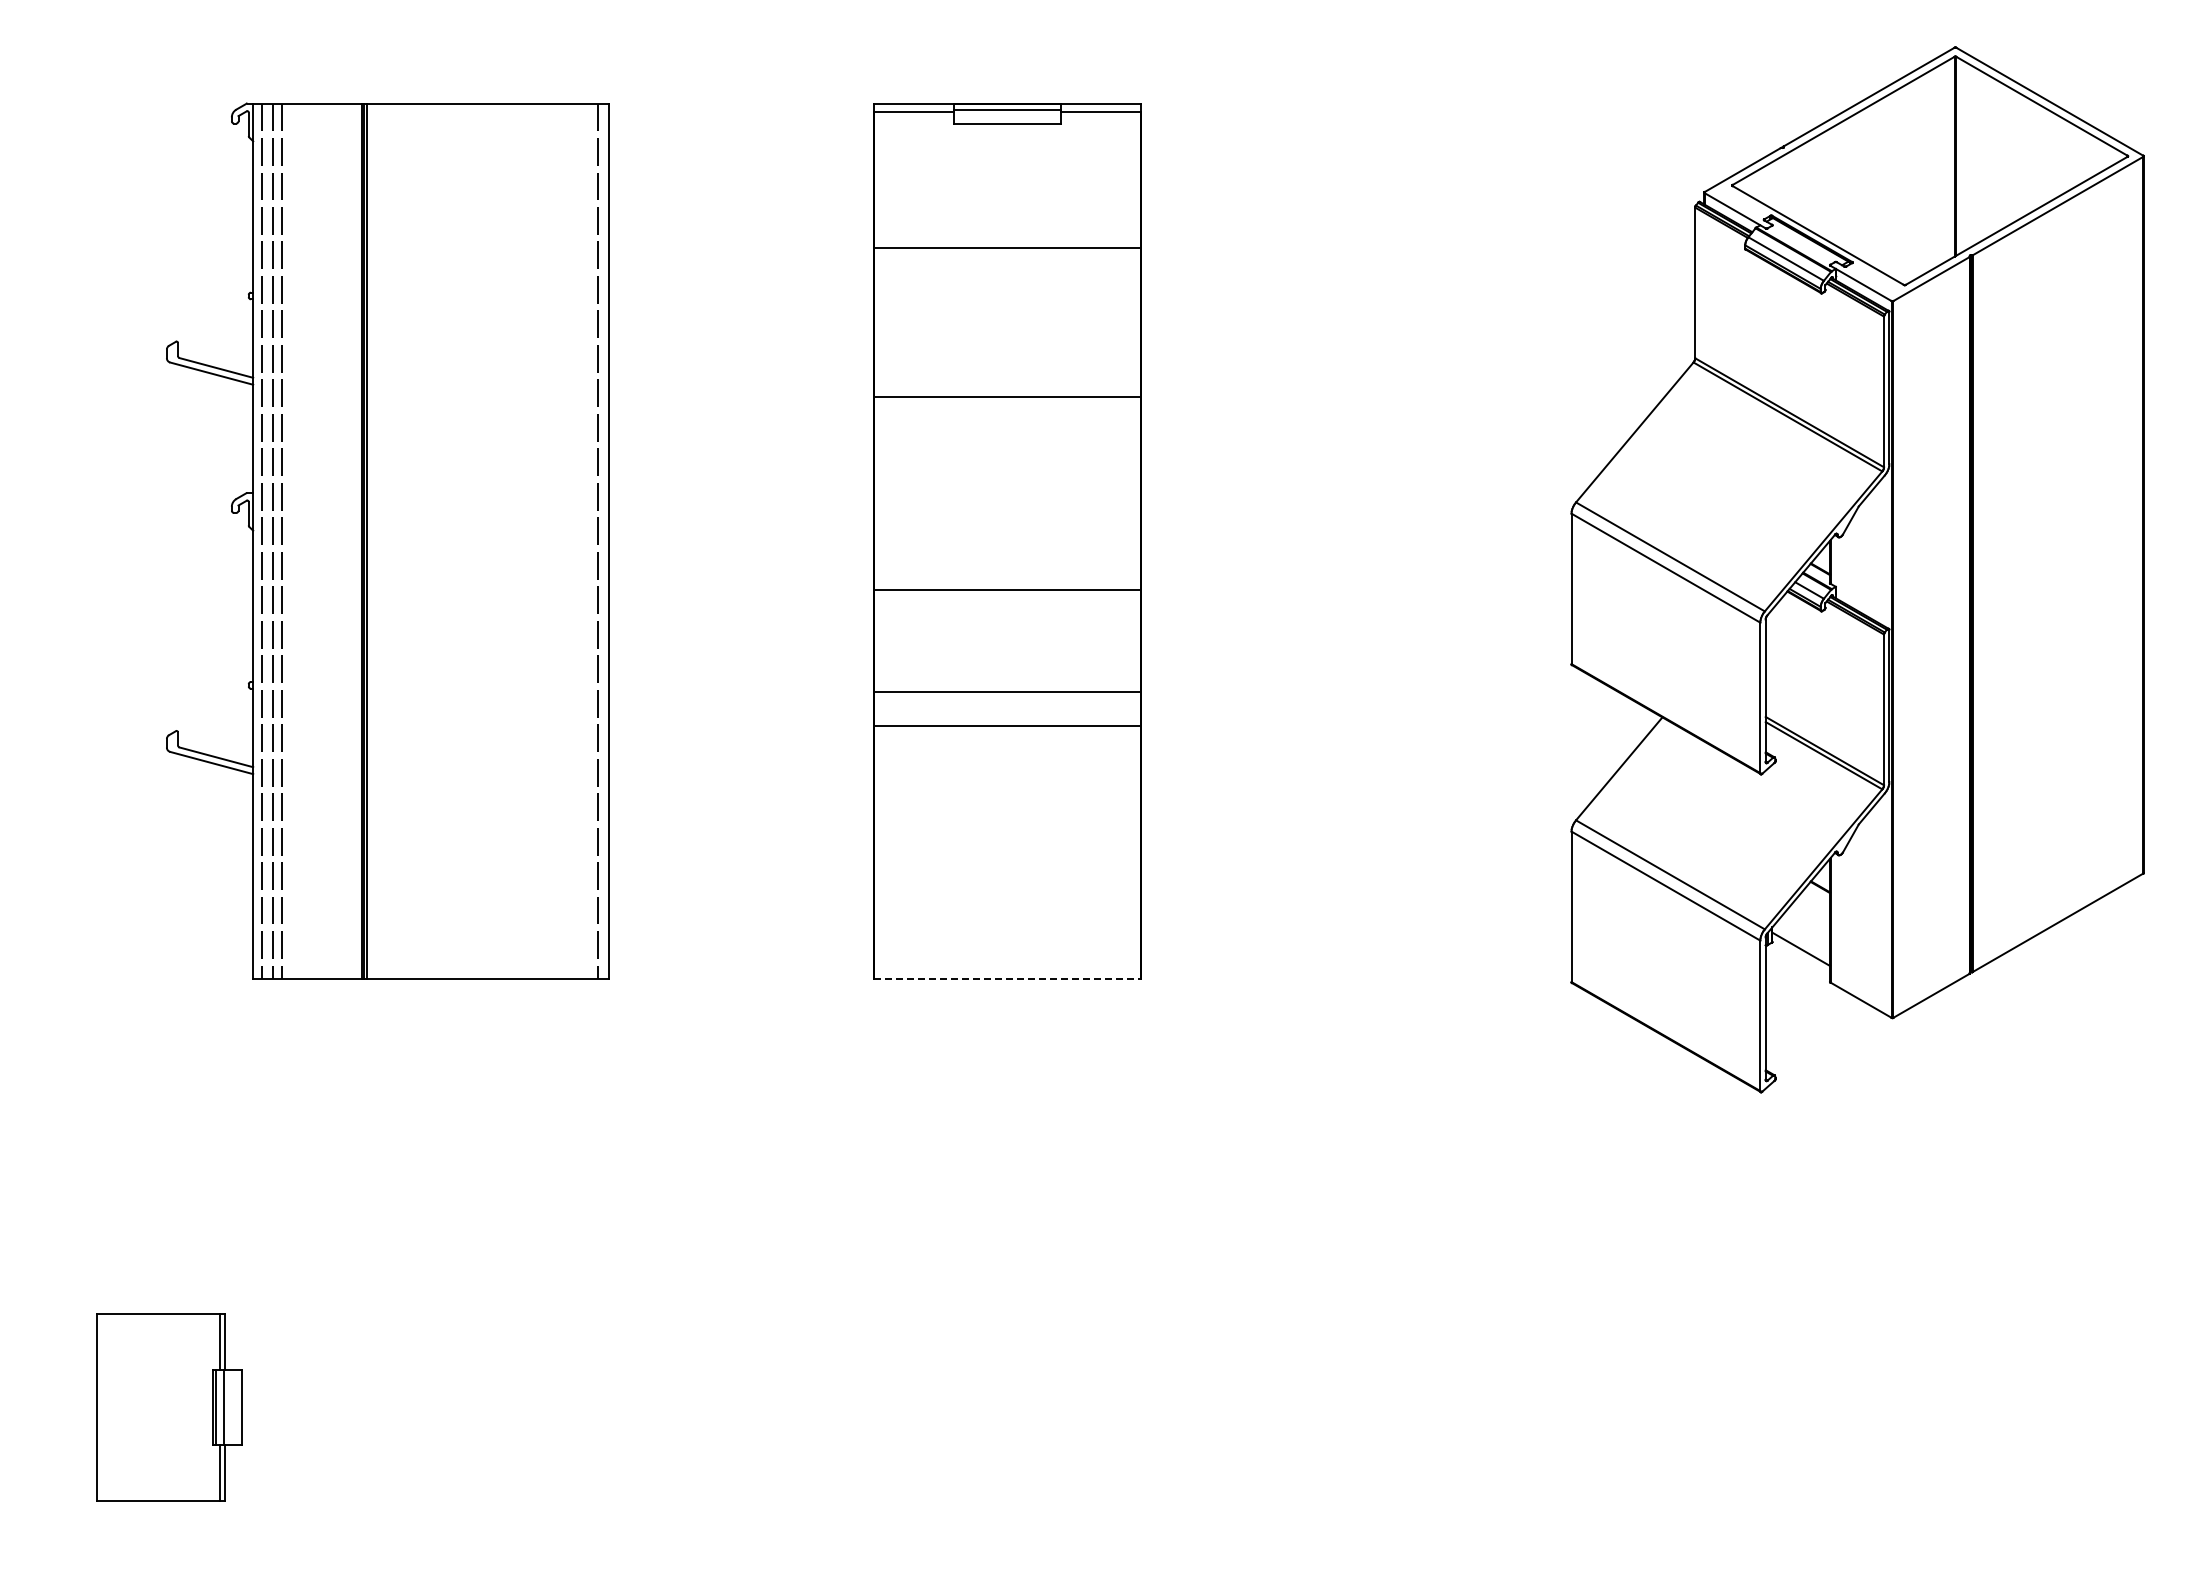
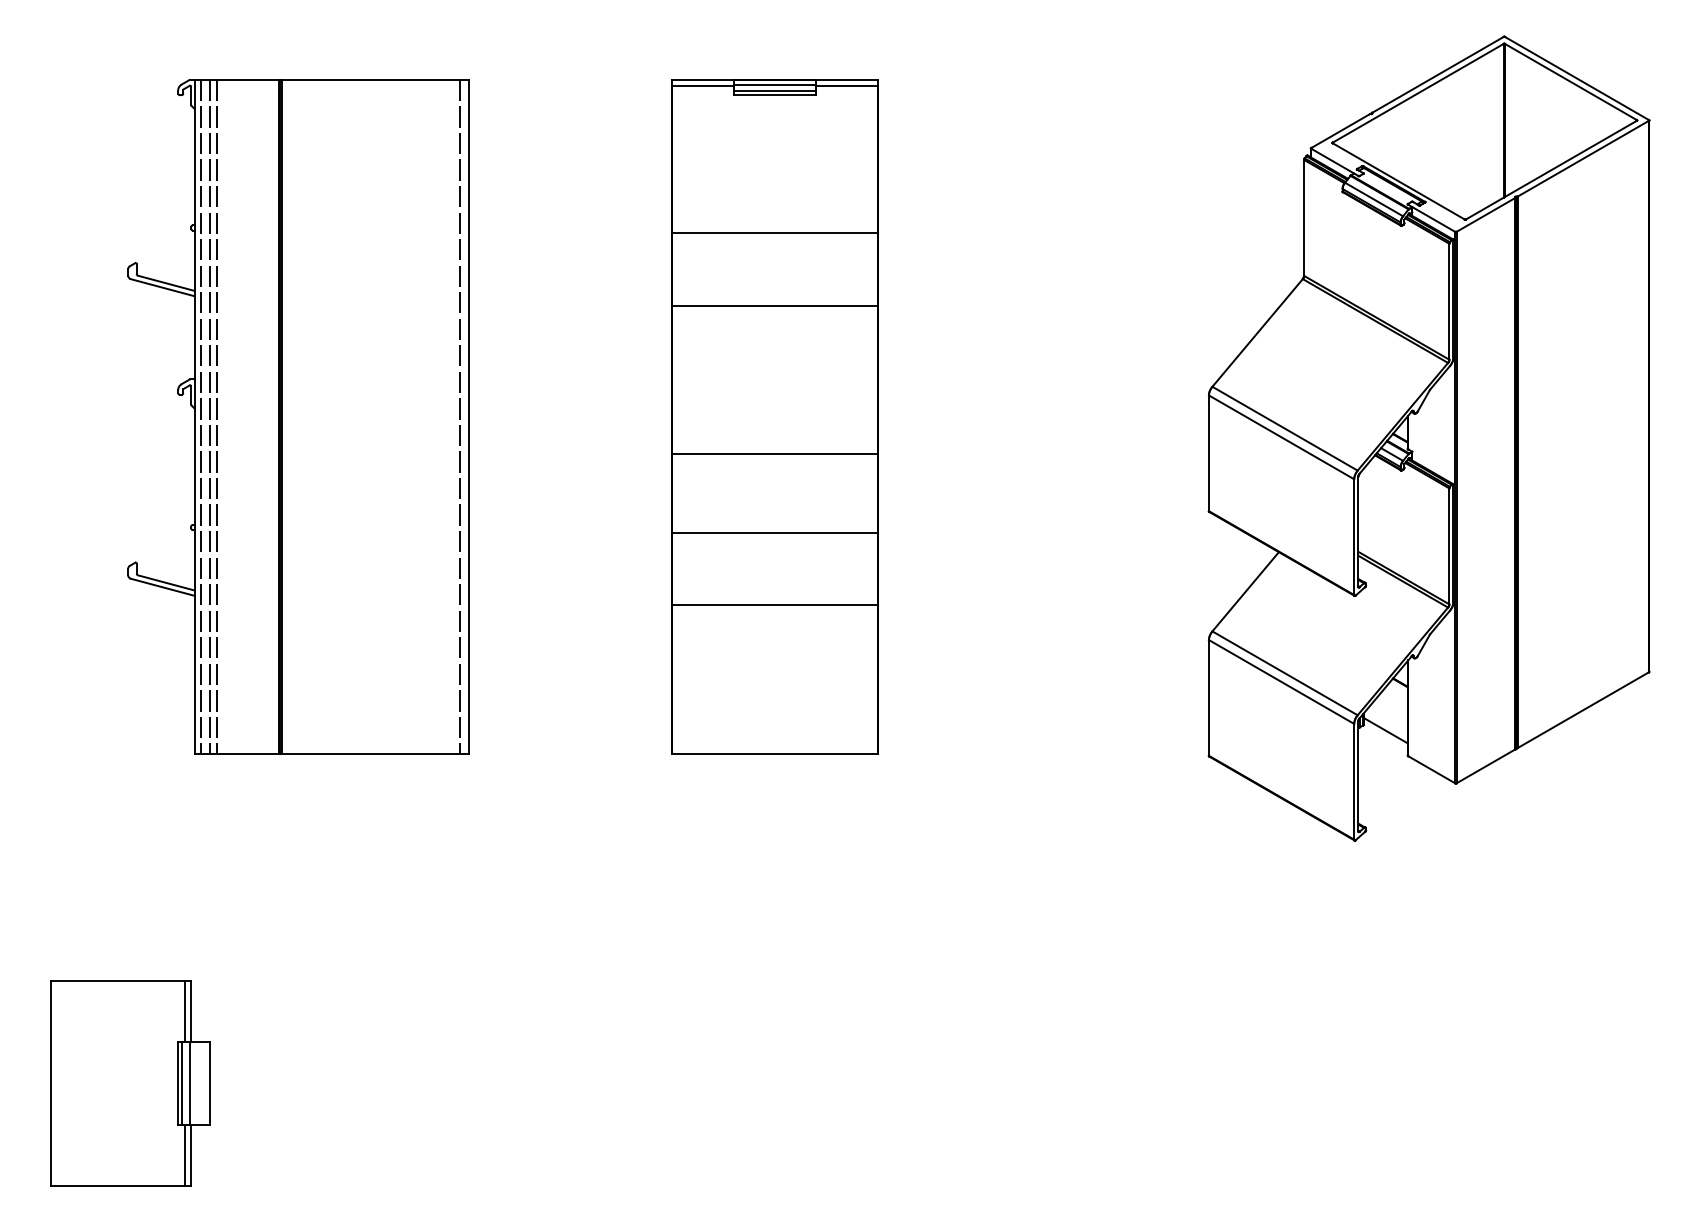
line: (1006, 117) -> (774, 90), added
line: (1006, 247) -> (774, 232), moved
line: (1006, 726) -> (774, 605), moved
line: (1007, 979) -> (774, 753), dashed -> solid
part: (169, 1407) -> (130, 1083), size x1.43

